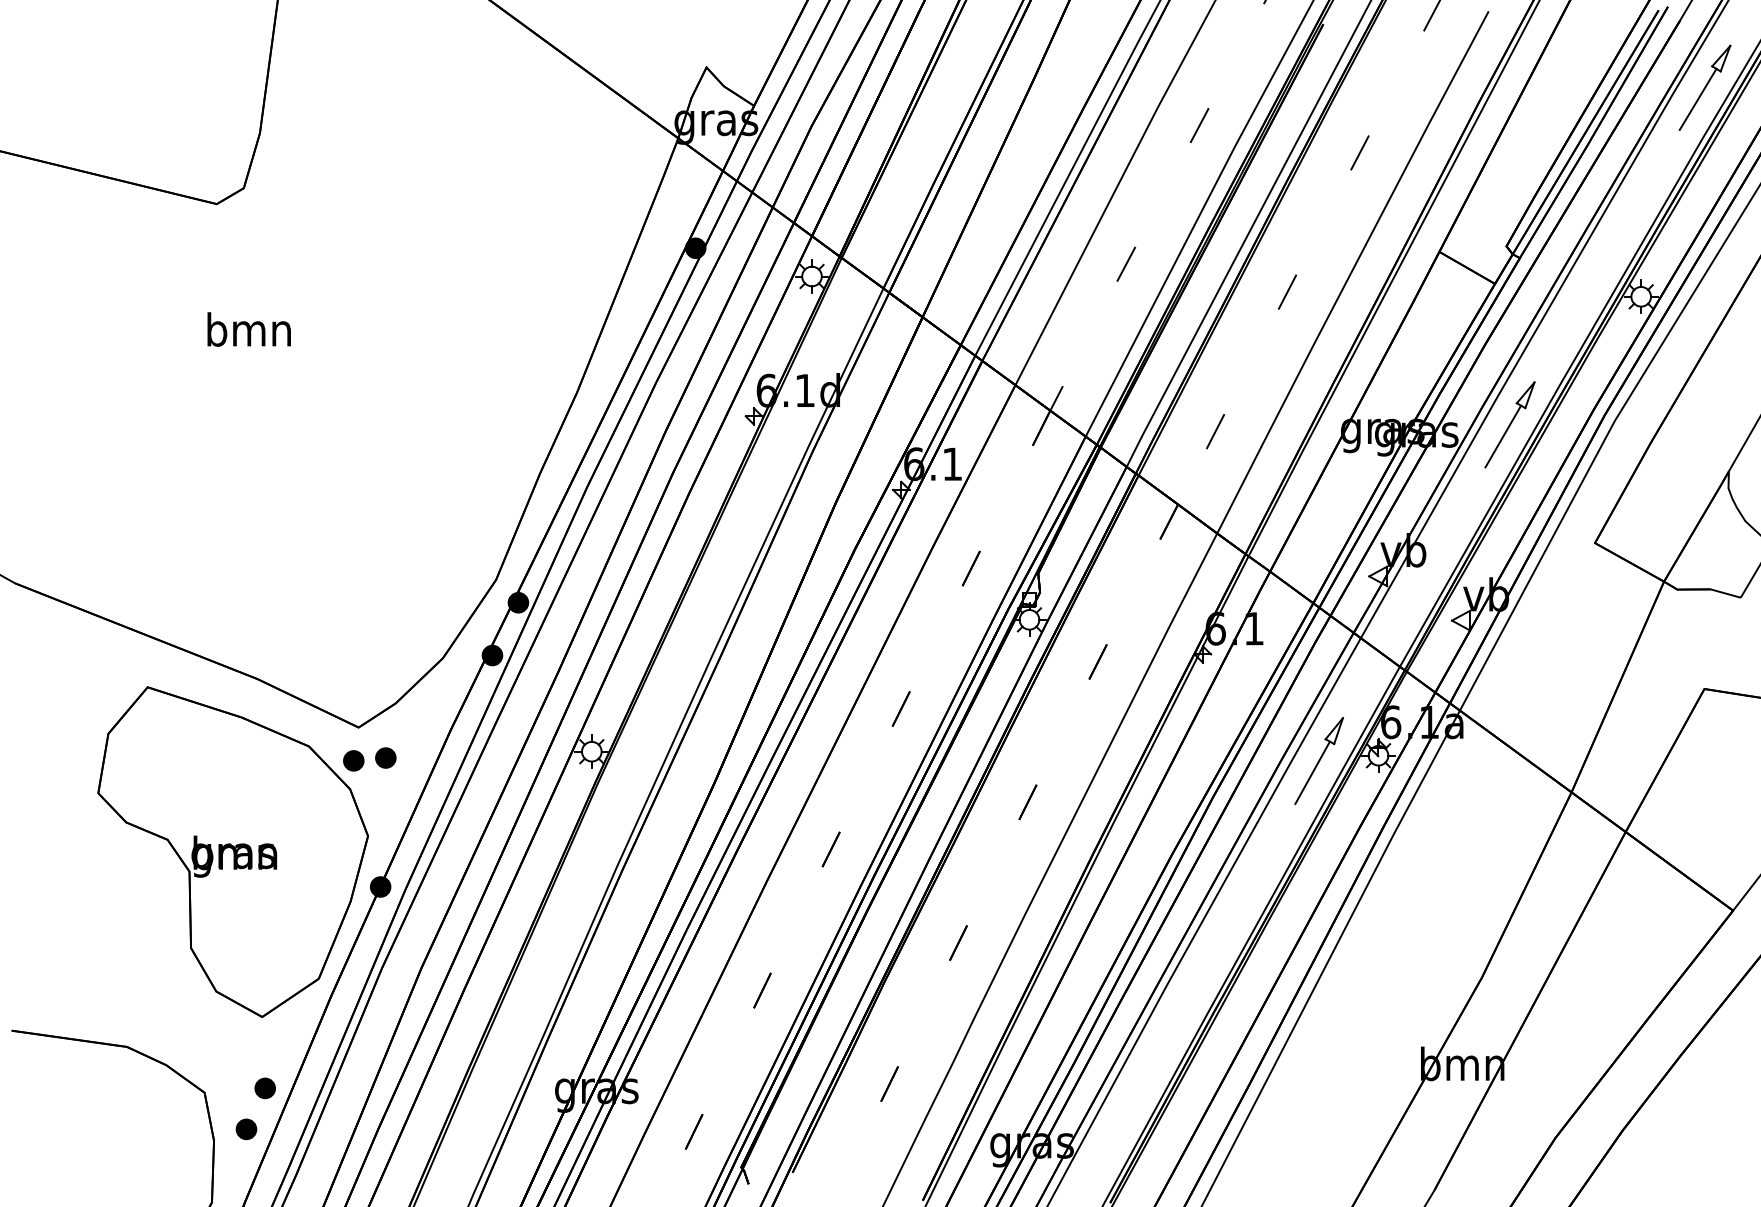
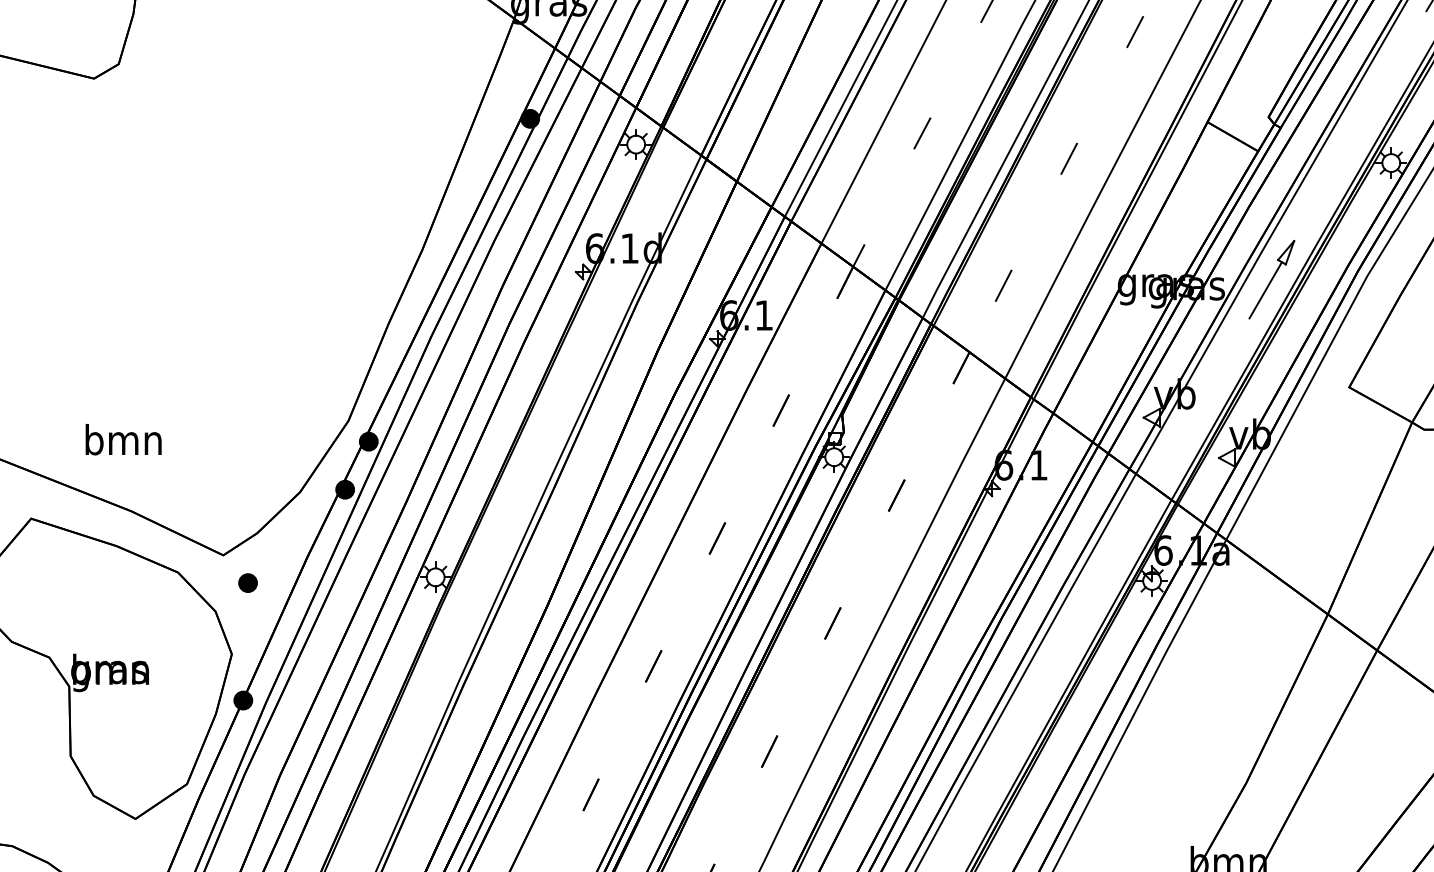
text: (248, 329) -> (122, 439), moved
part: (353, 760) -> (218, 585), removed
part: (1318, 760) -> (1097, 585), removed

